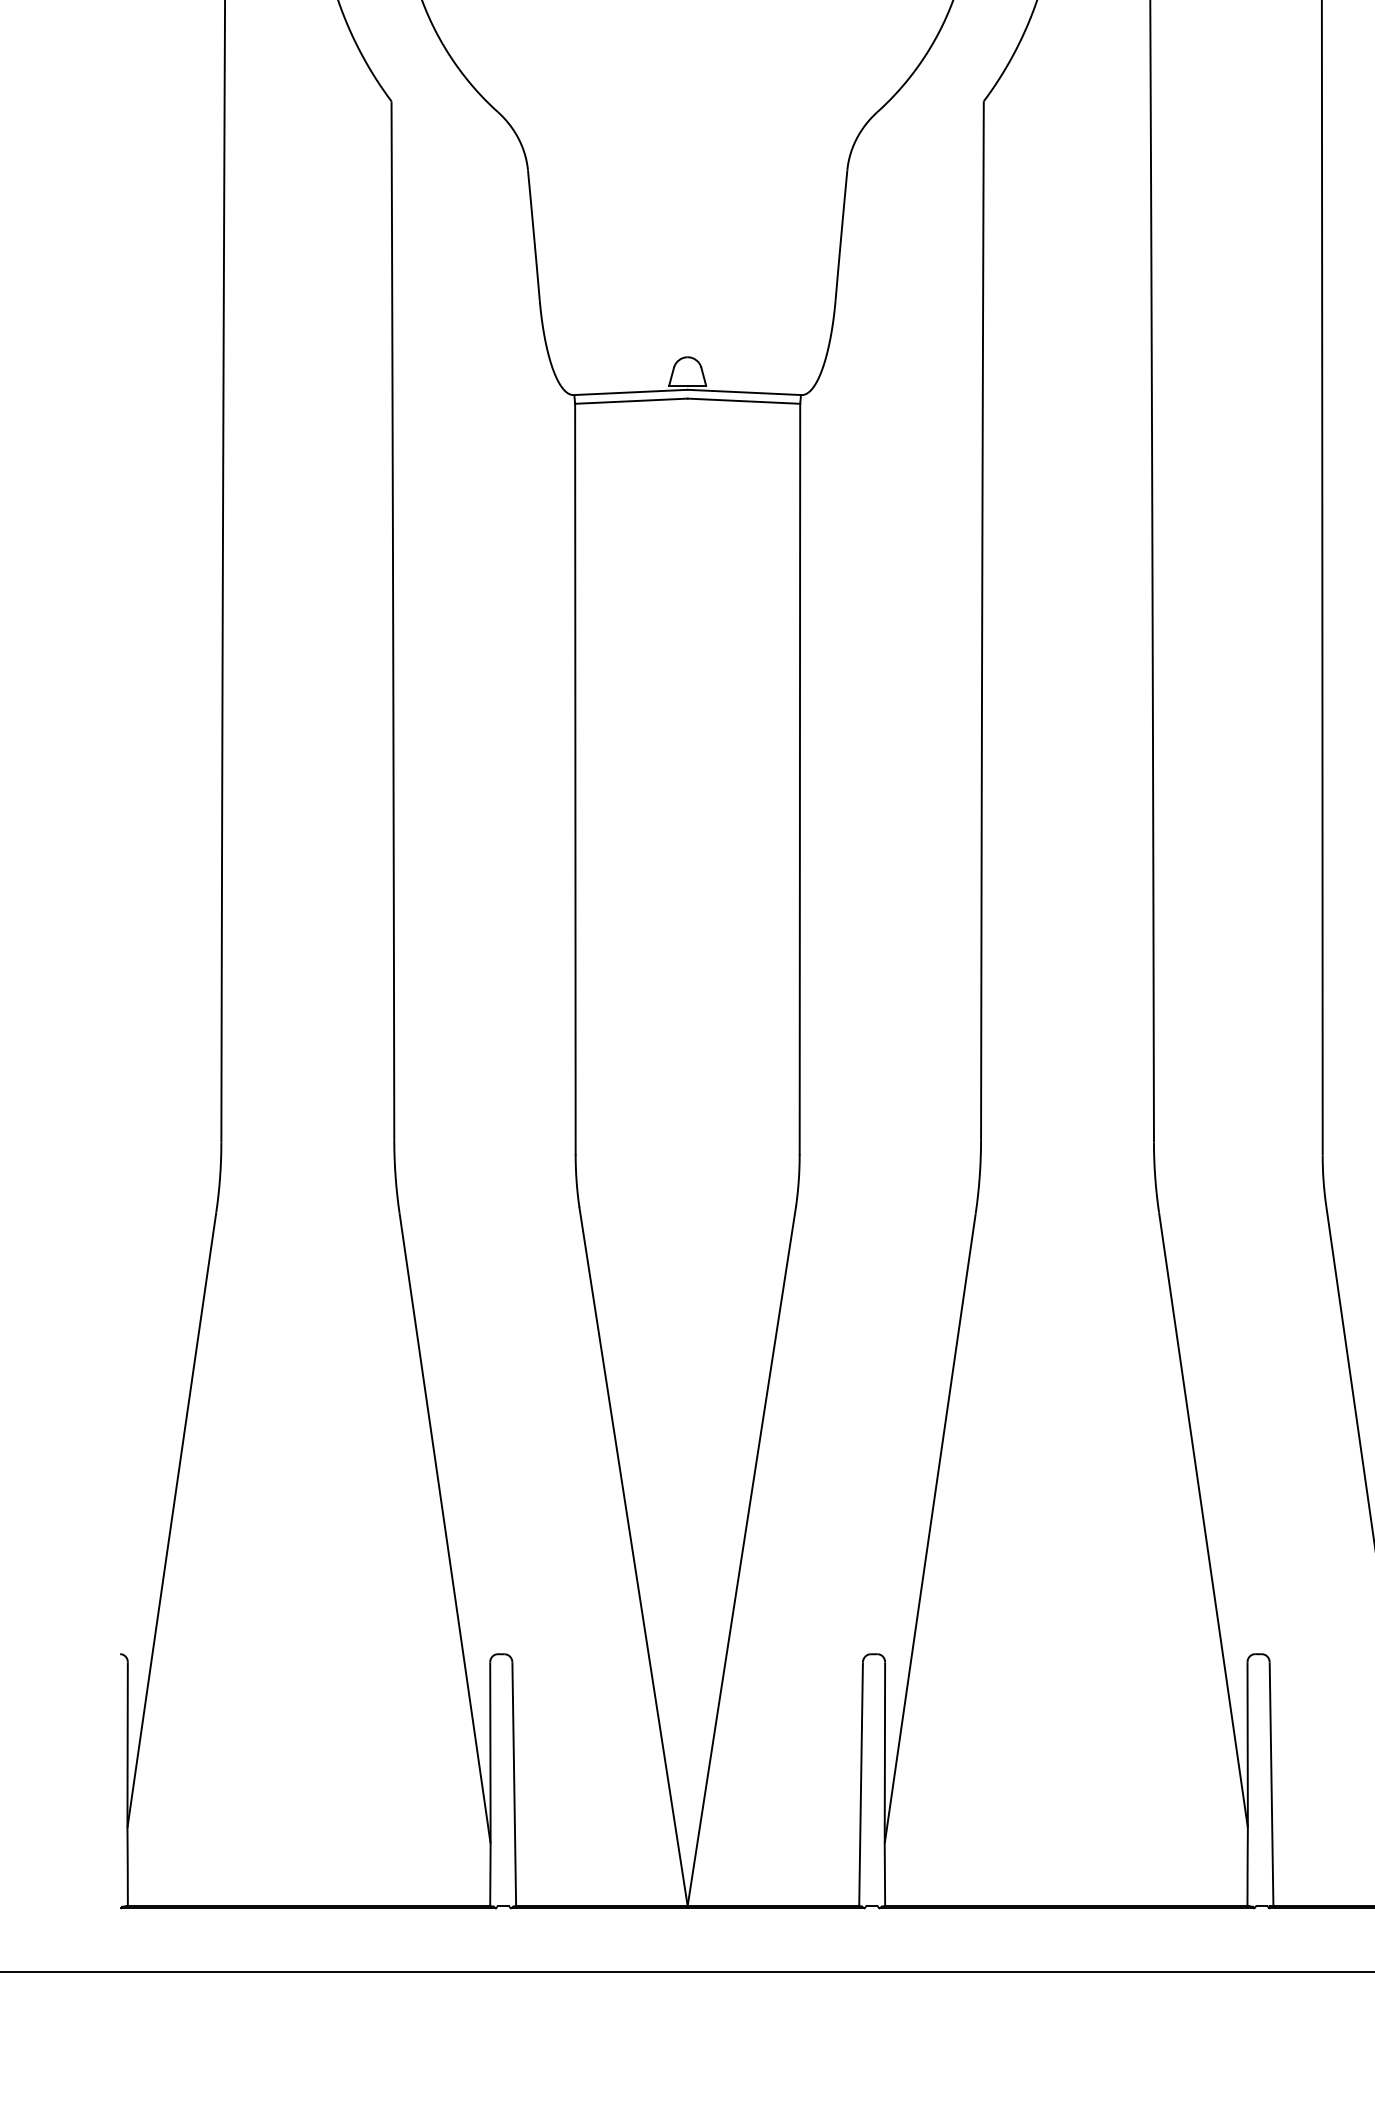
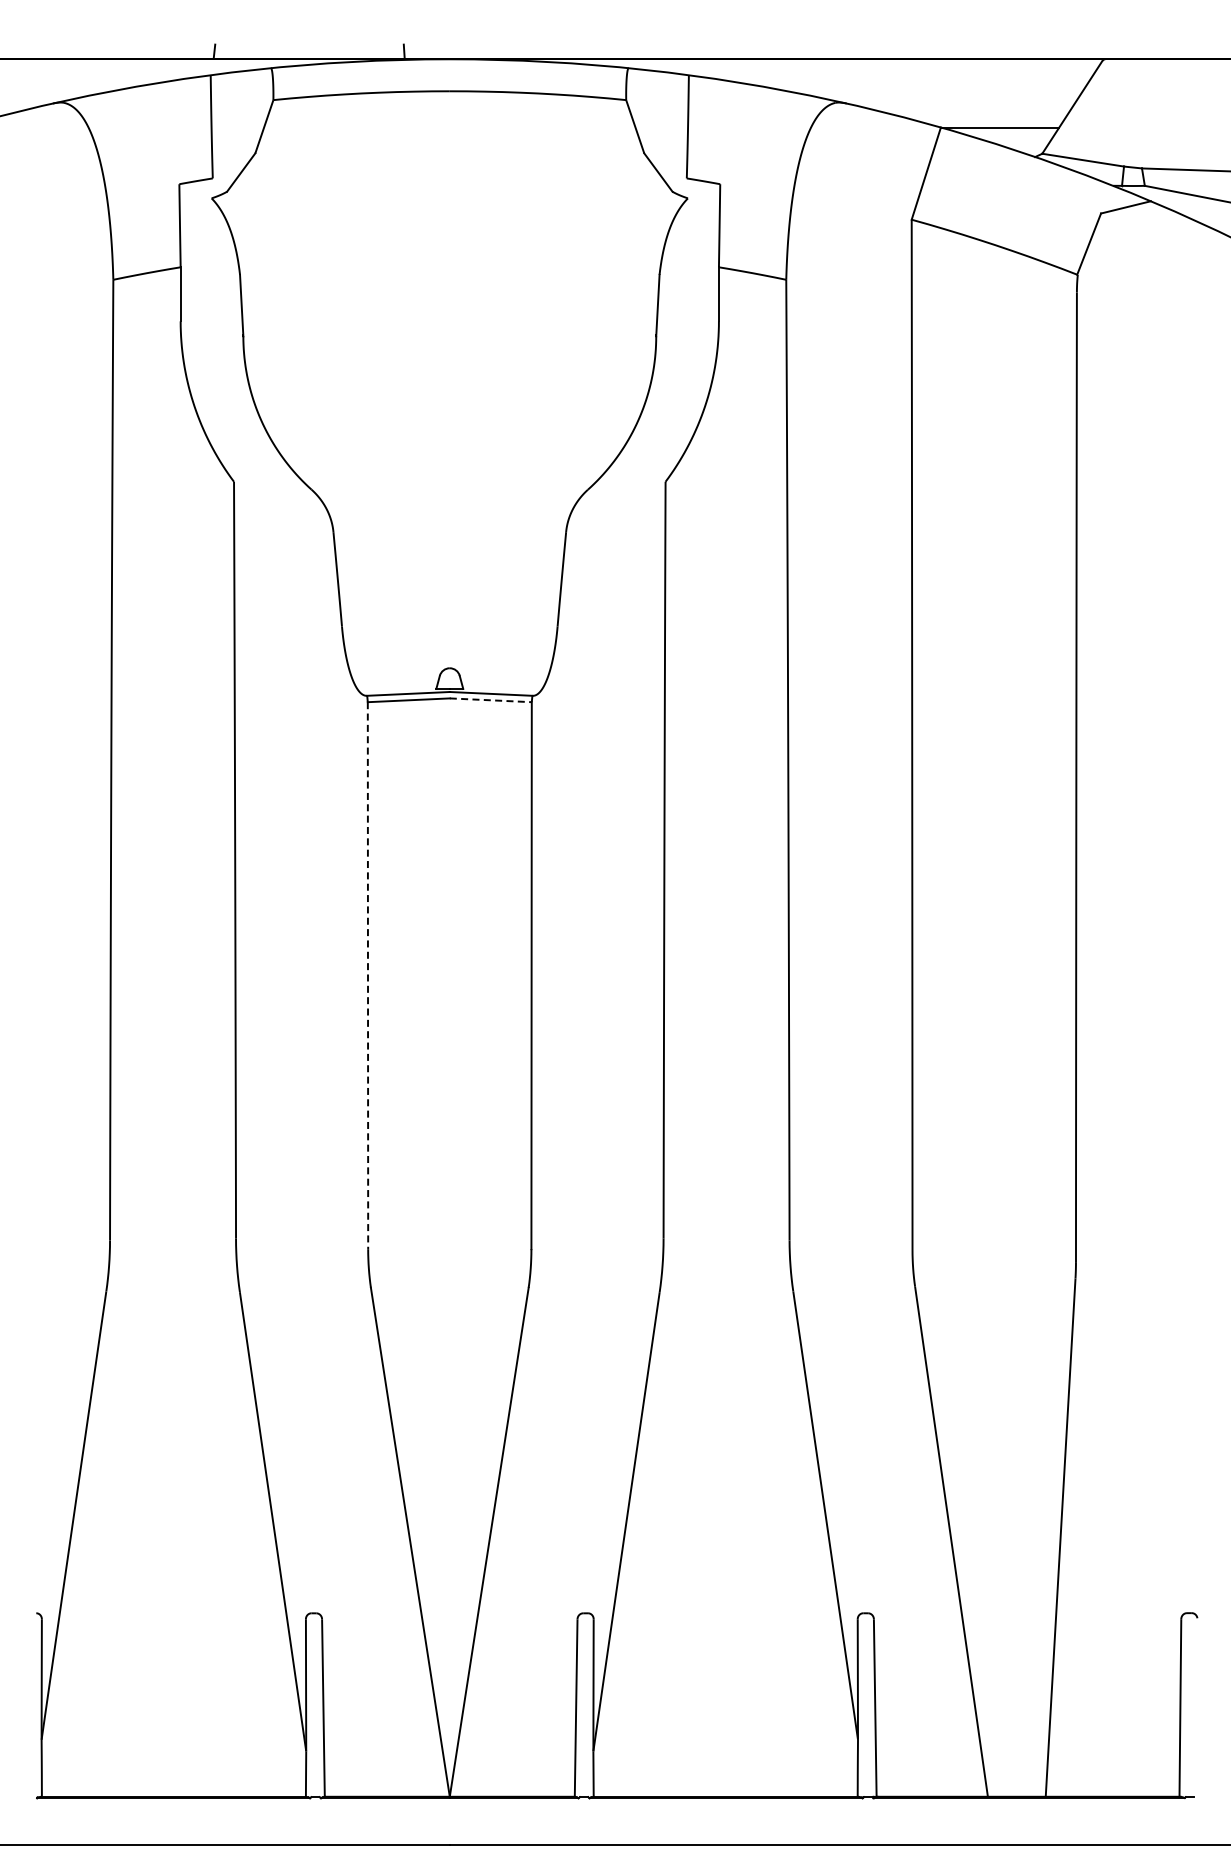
line: (744, 401) -> (491, 700), solid -> dashed
line: (576, 780) -> (368, 976), solid -> dashed

